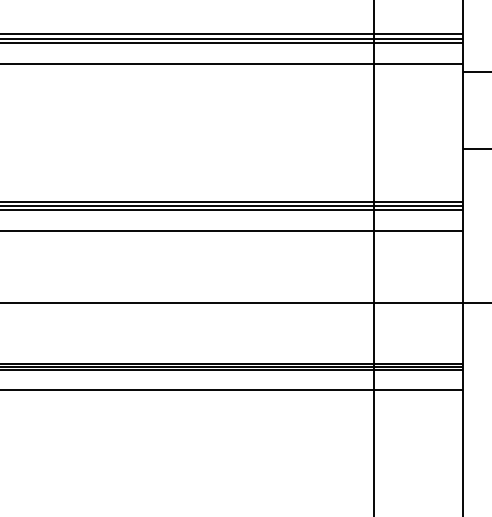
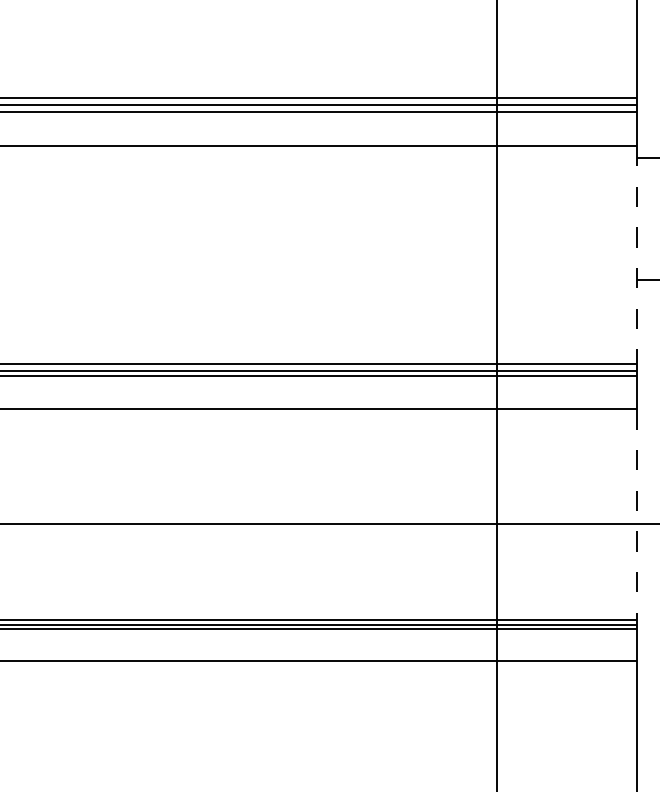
line: (462, 133) -> (636, 255), solid -> dashed
line: (462, 297) -> (636, 514), solid -> dashed

